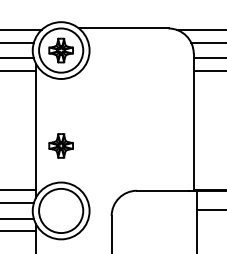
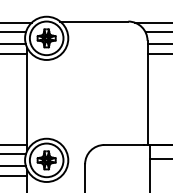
part: (60, 145) -> (46, 160), moved

